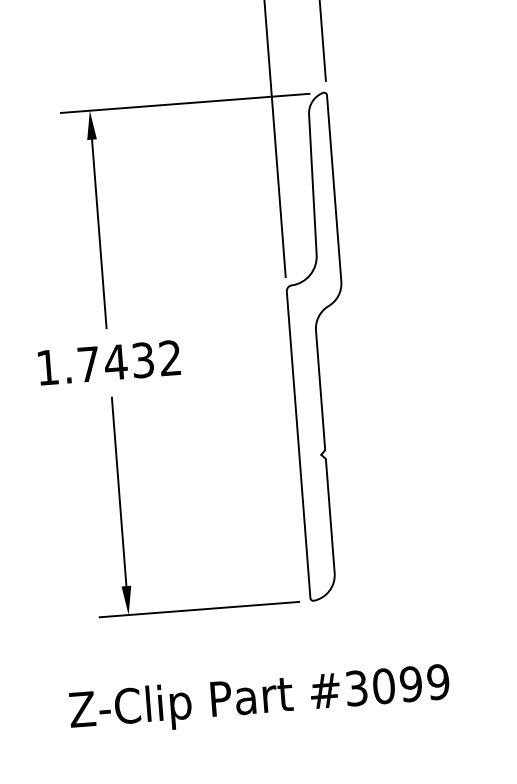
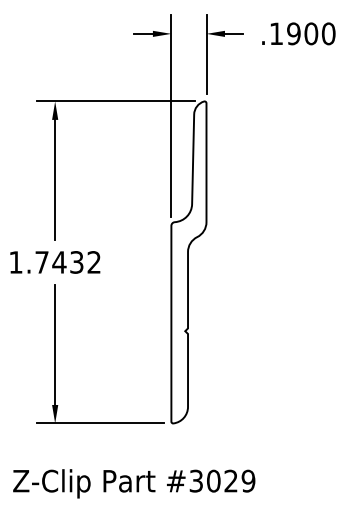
text: (410, 683) -> (230, 480), #3099 -> #3029

